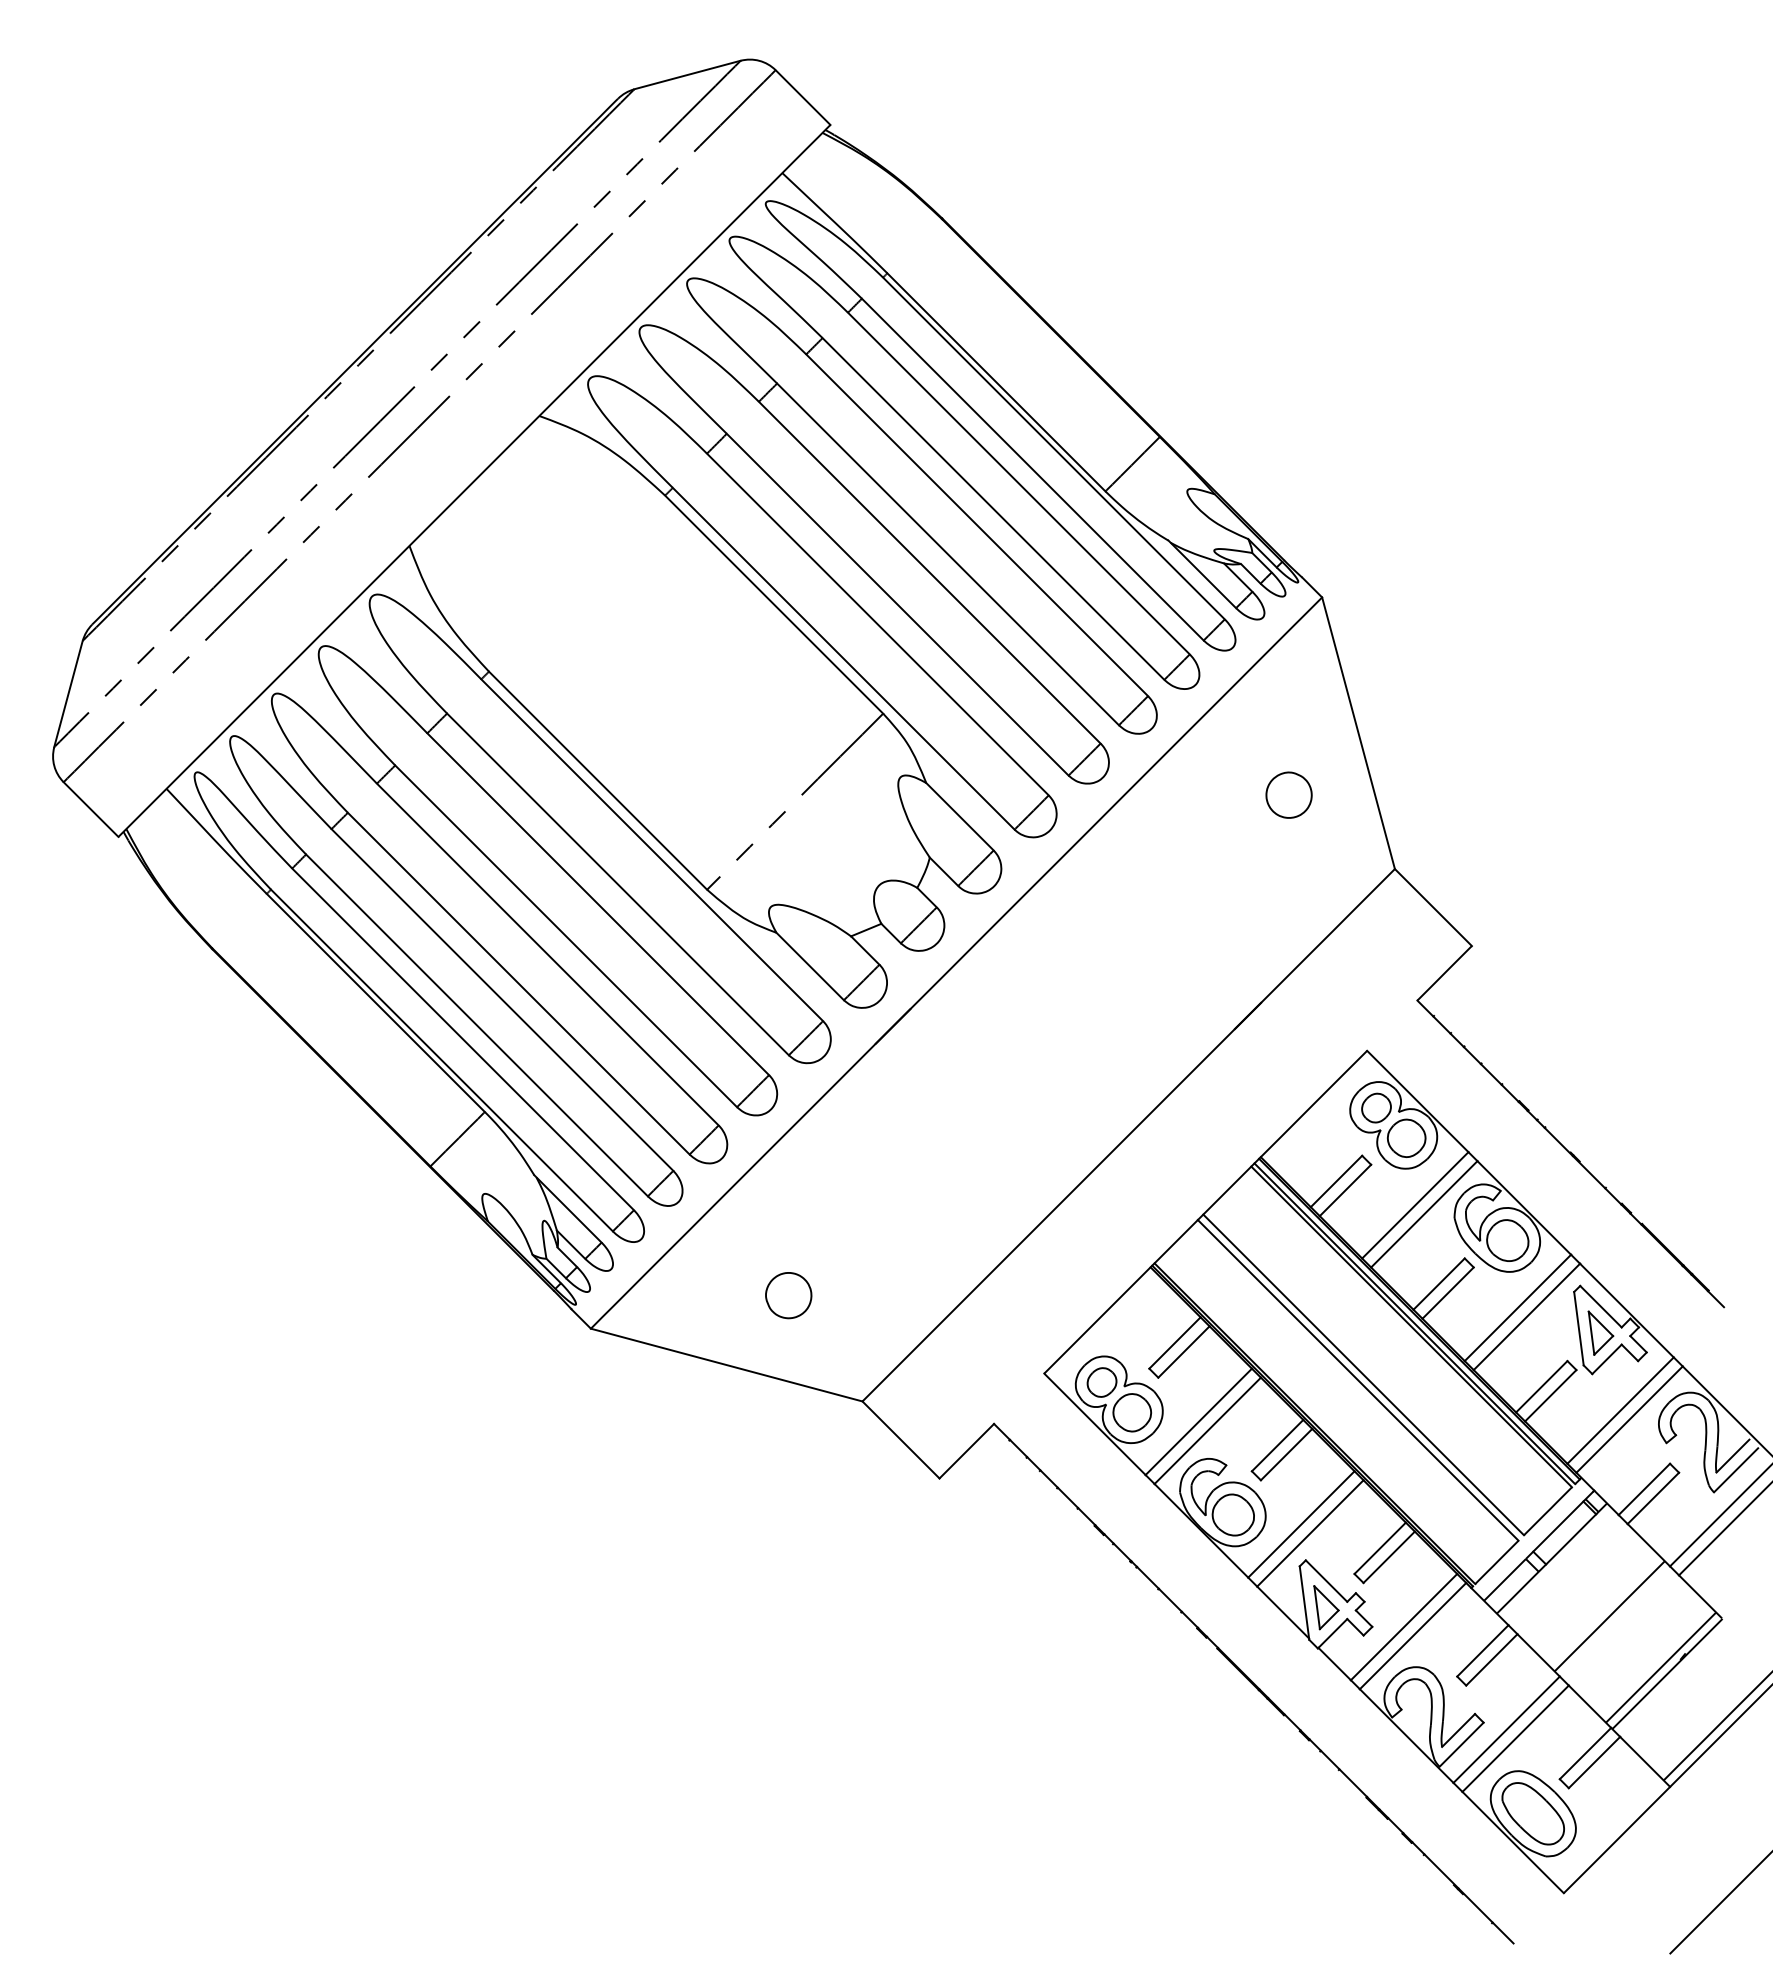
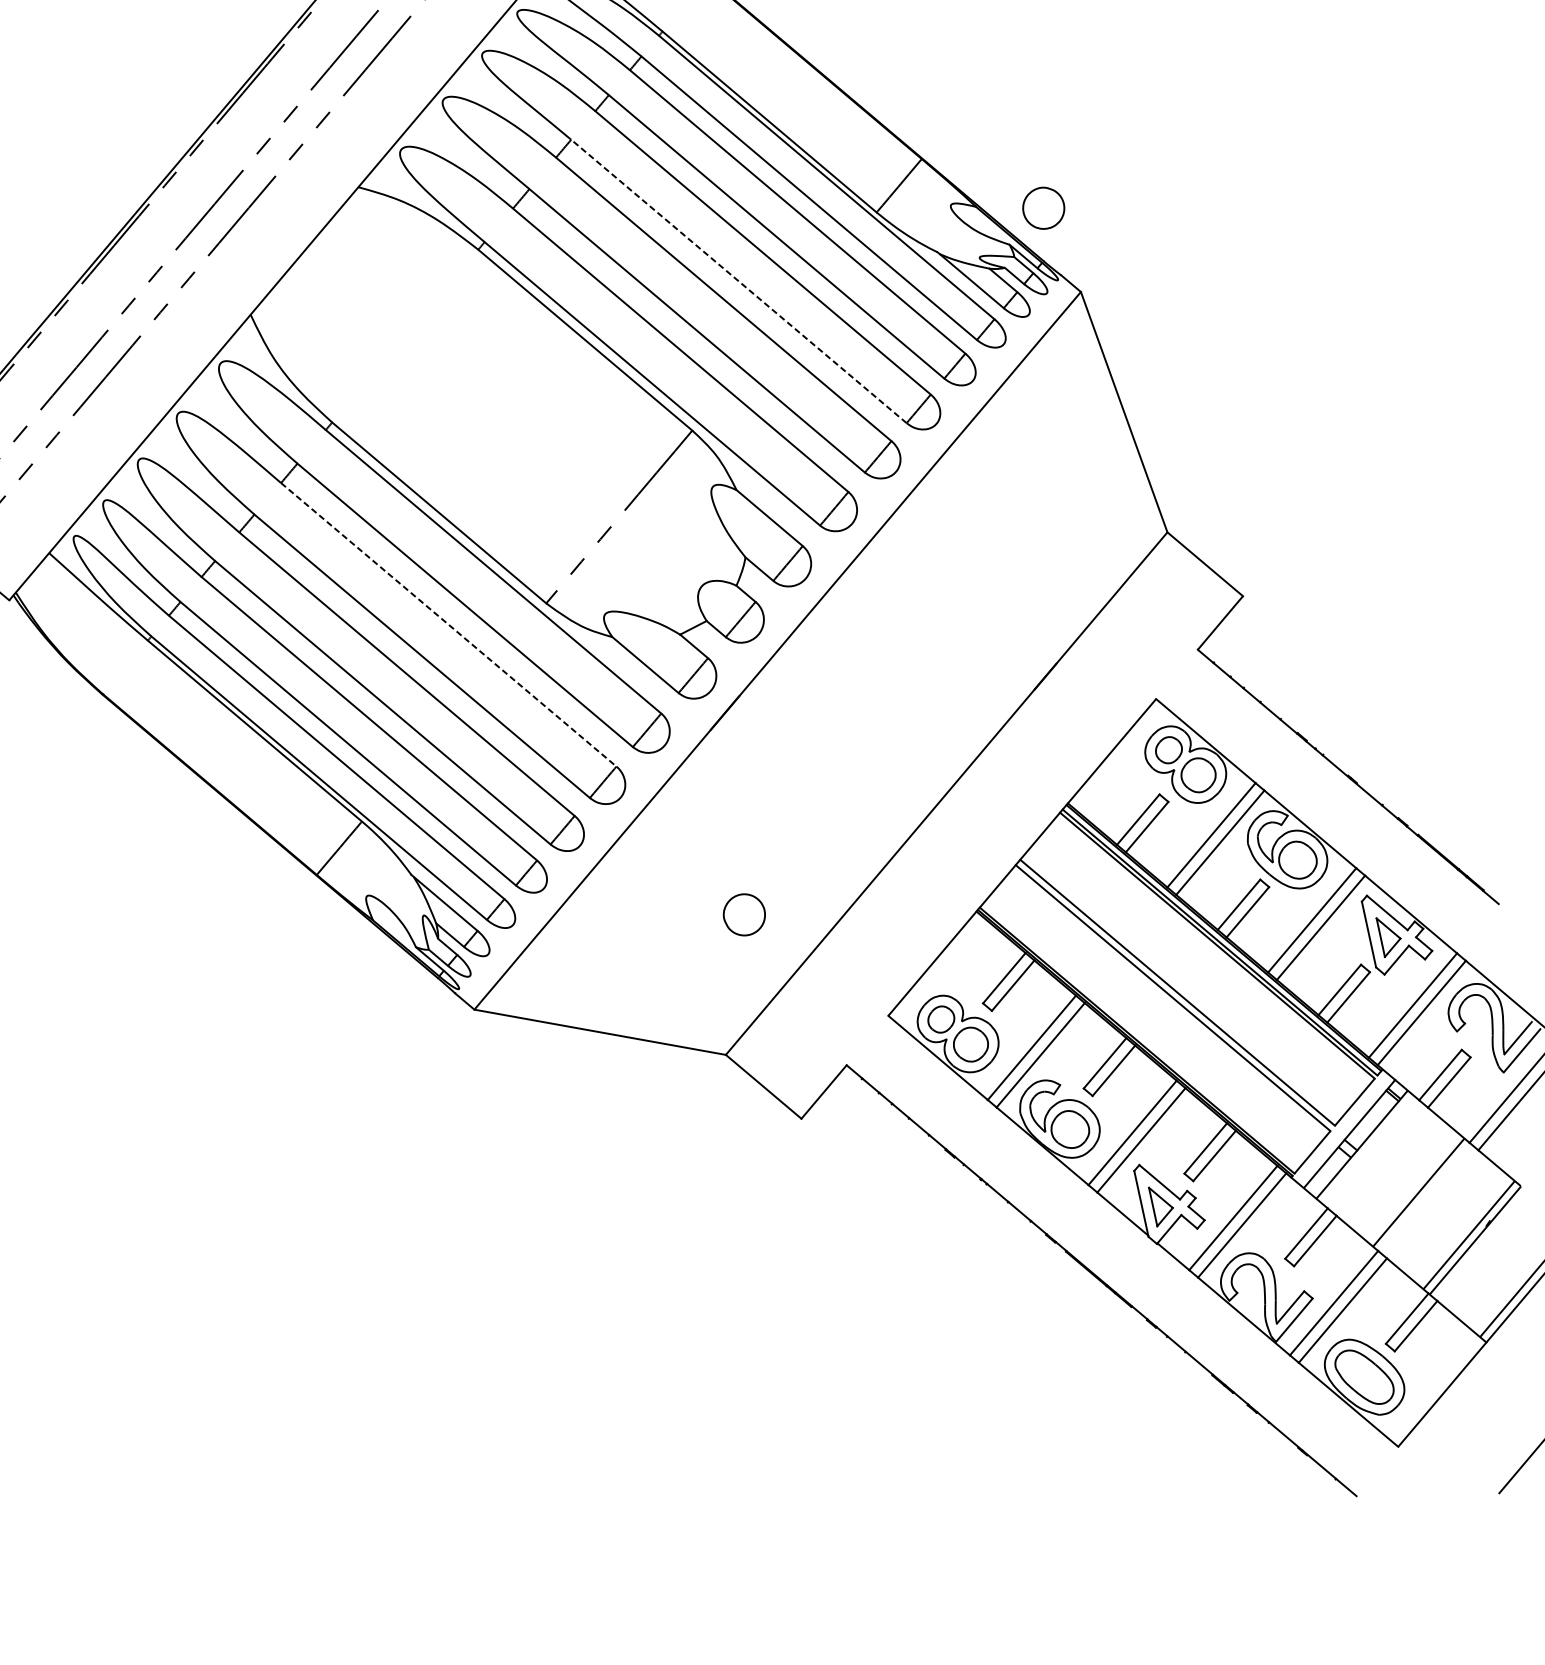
line: (948, 554) -> (739, 281), solid -> dashed
part: (1288, 794) -> (1043, 207), moved
line: (598, 904) -> (449, 625), solid -> dashed
part: (788, 1295) -> (744, 914), moved

